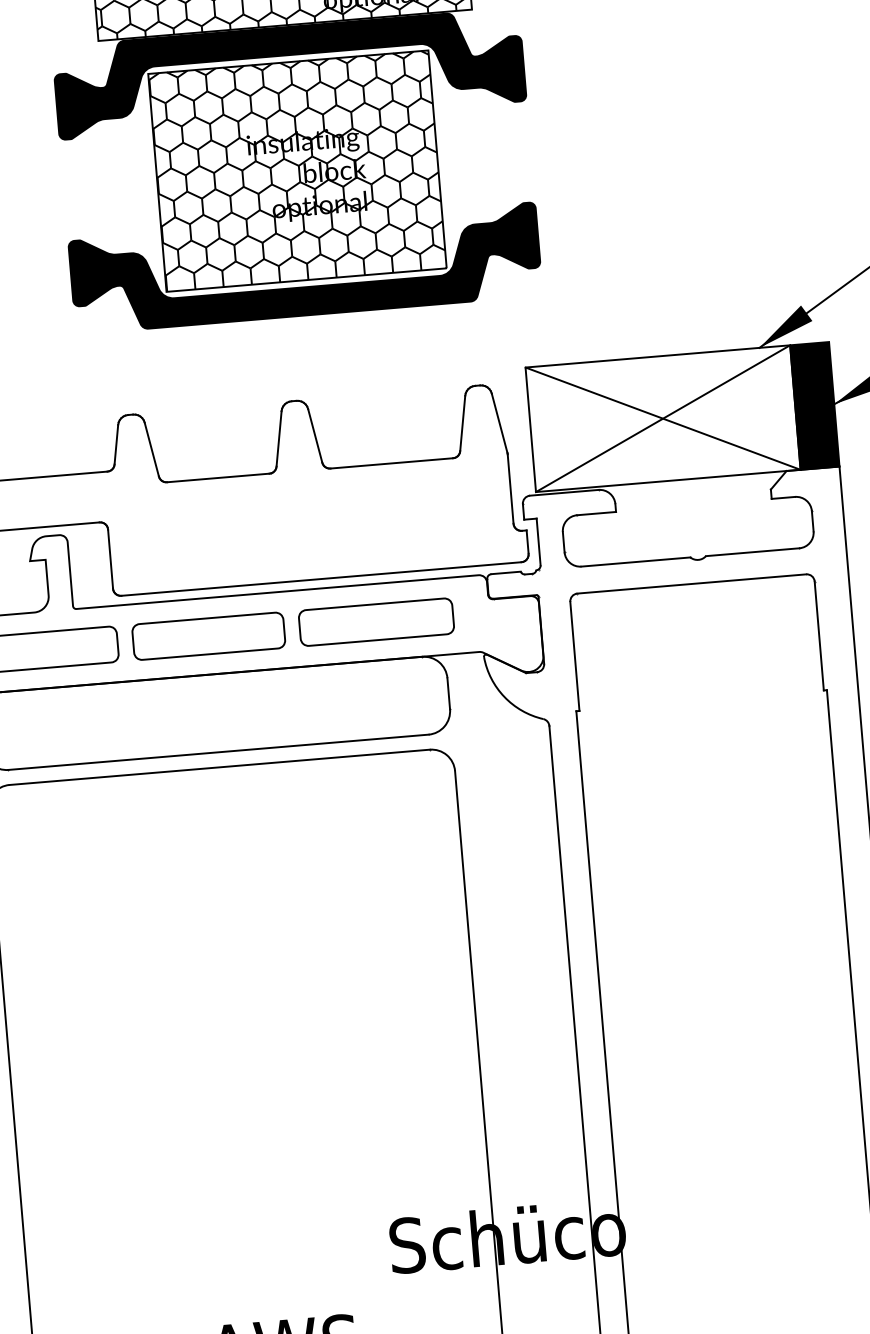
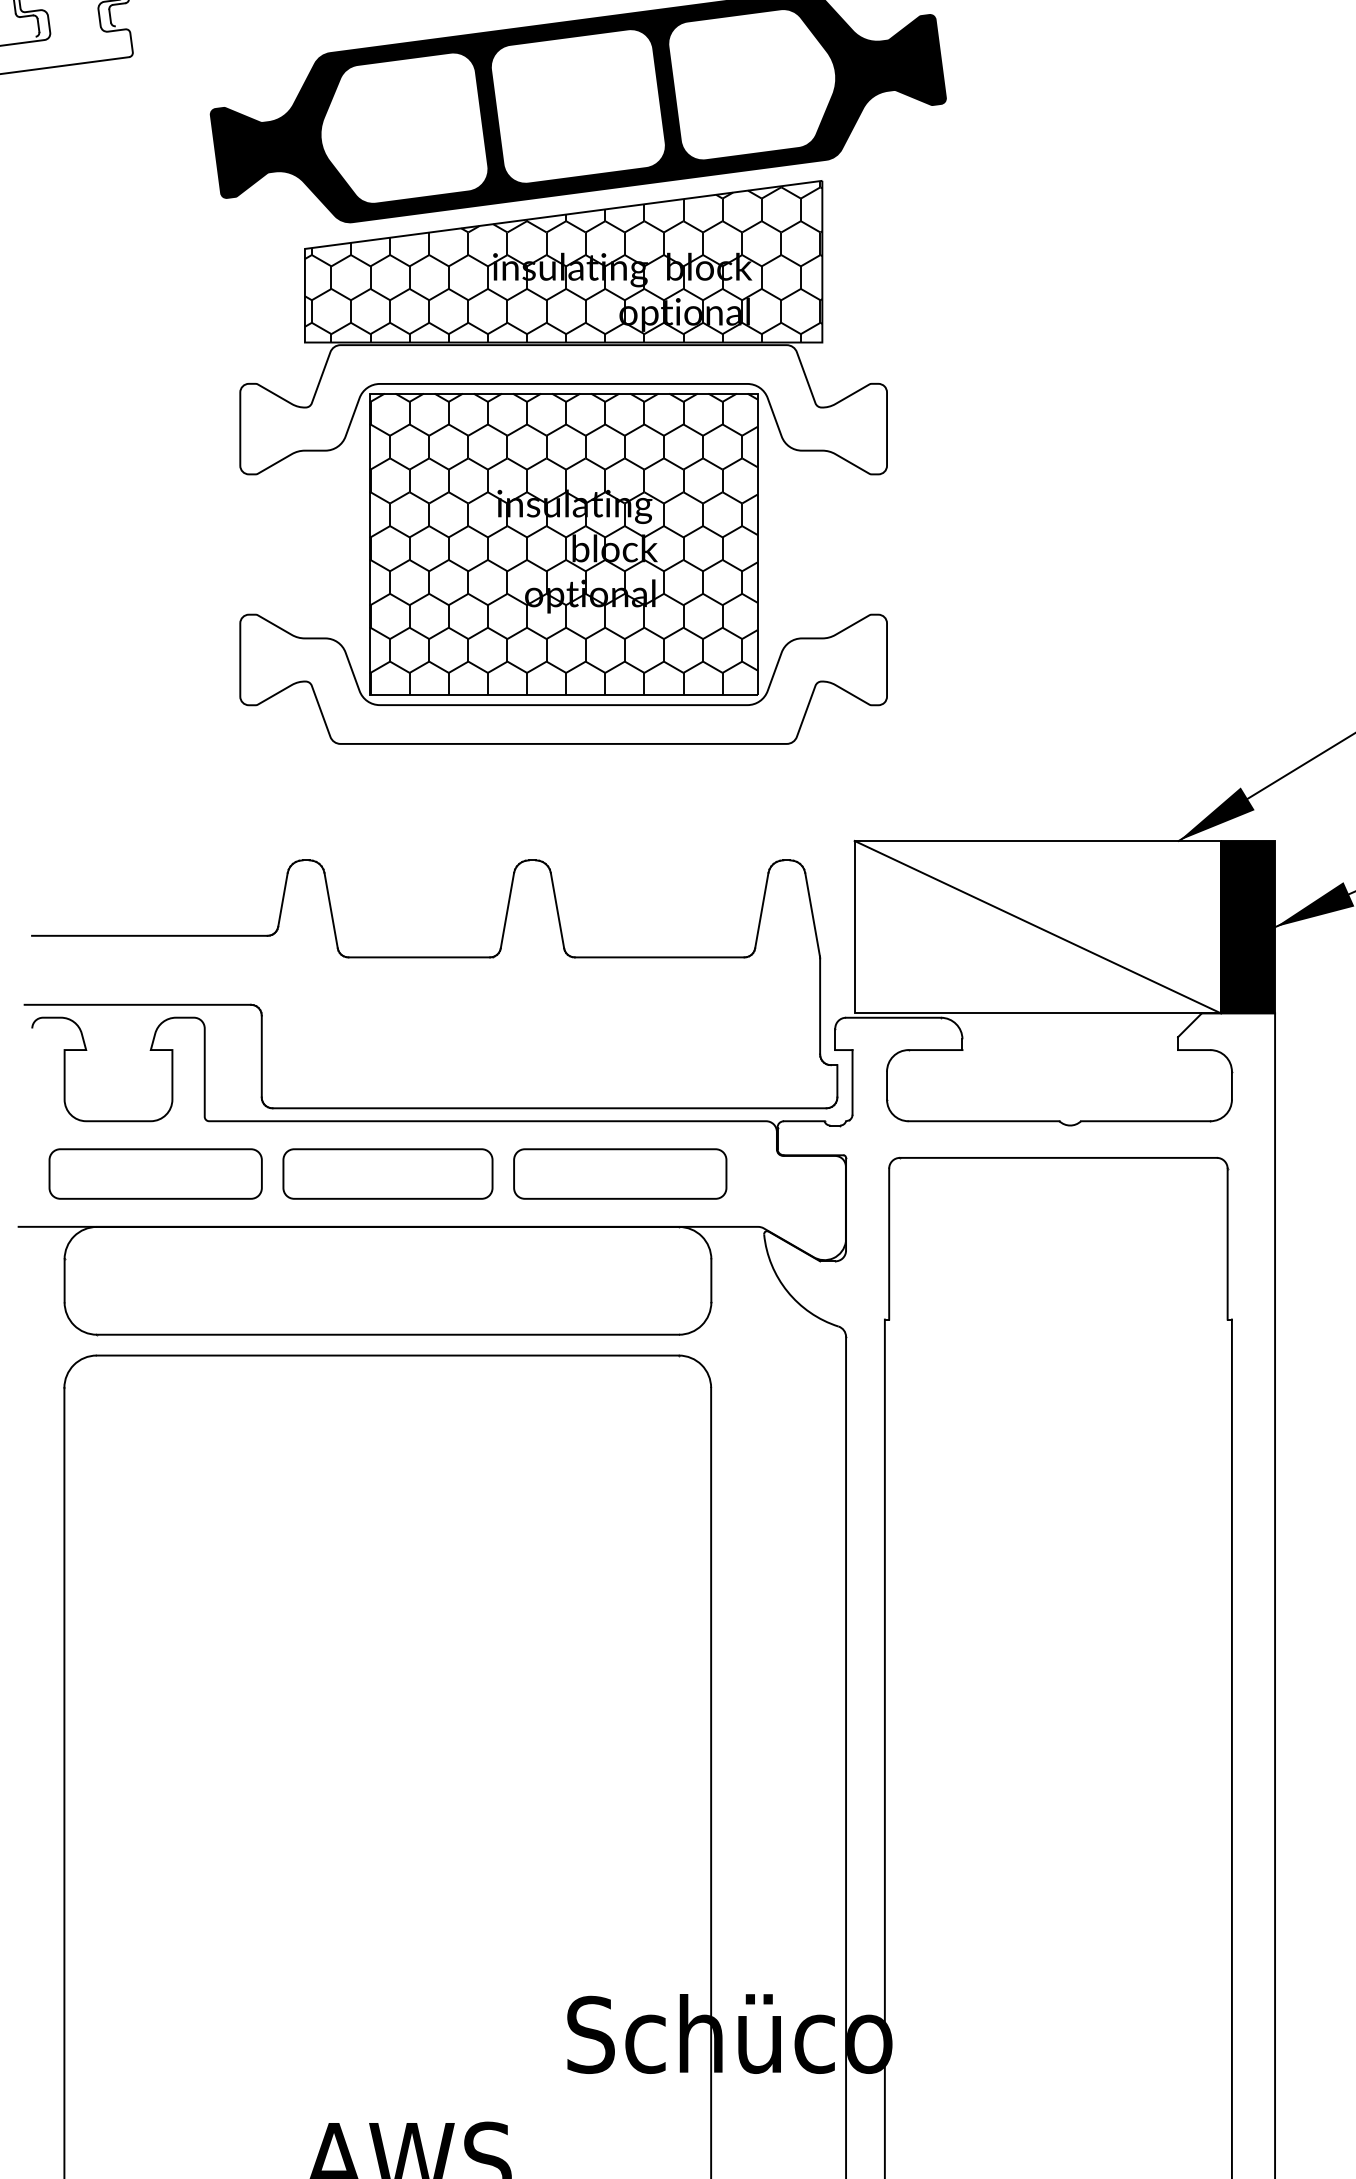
fill: (289, 73) -> (563, 409), removed
fill: (305, 267) -> (563, 678), removed
line: (662, 418) -> (1037, 926), removed

